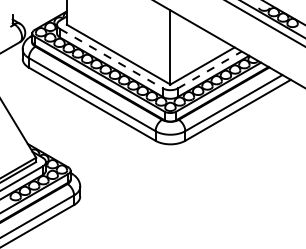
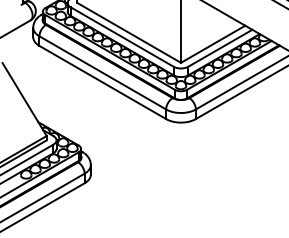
line: (112, 58) -> (123, 36), dashed -> solid
line: (209, 69) -> (220, 47), dashed -> solid

